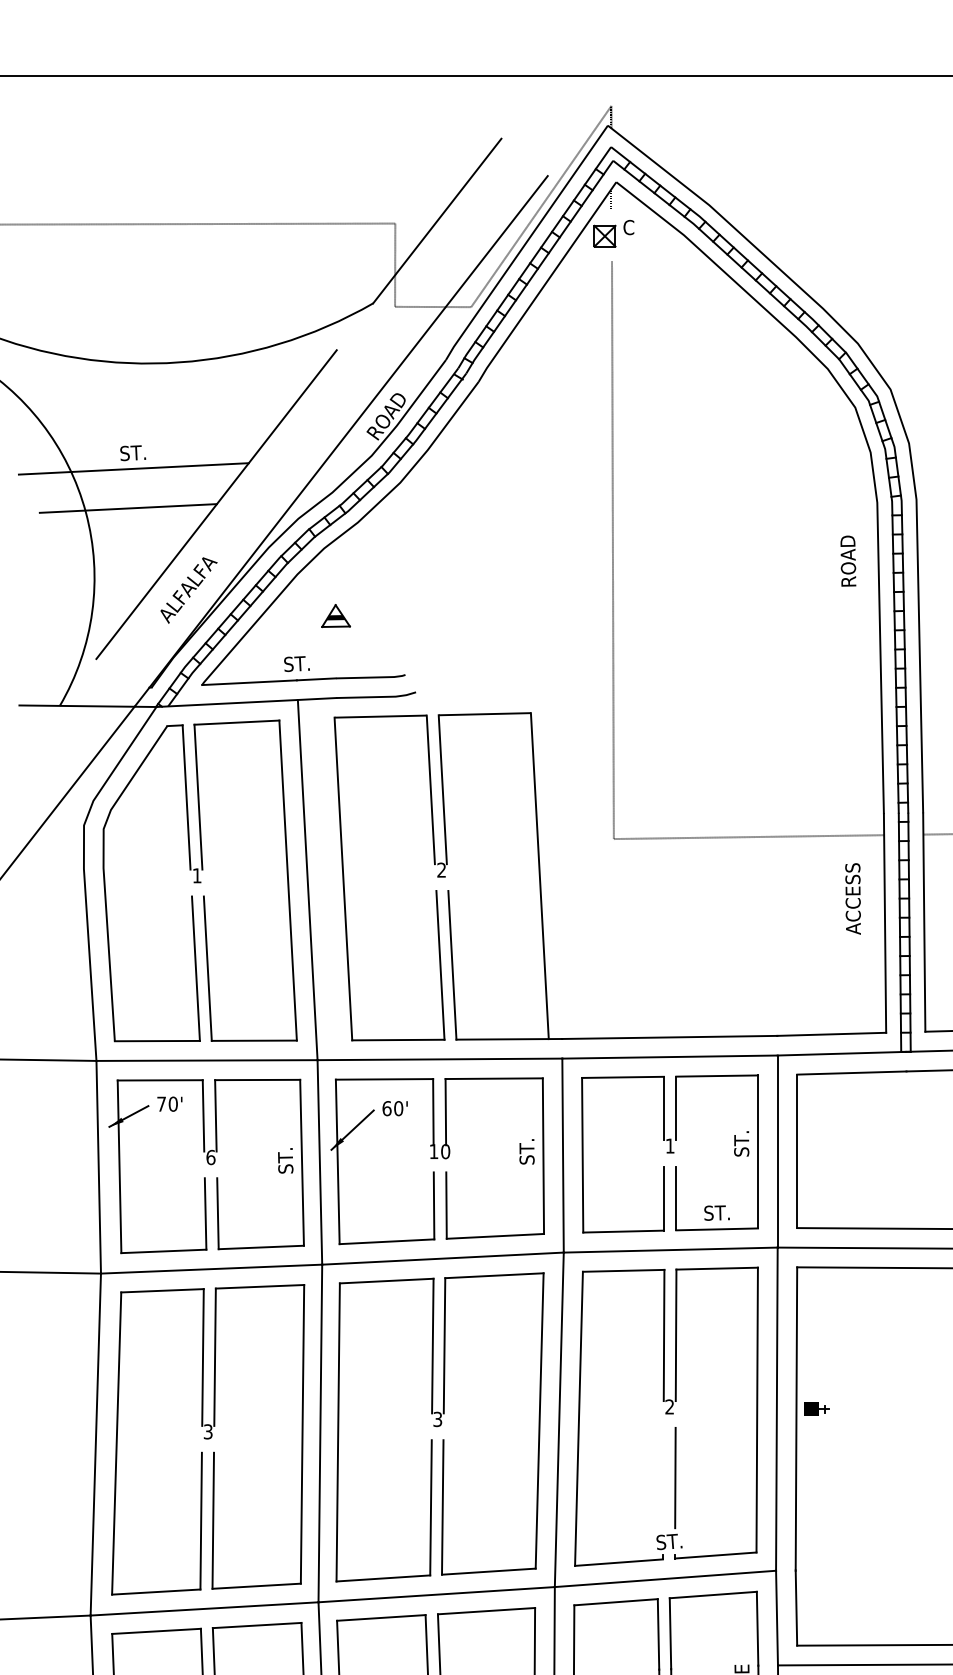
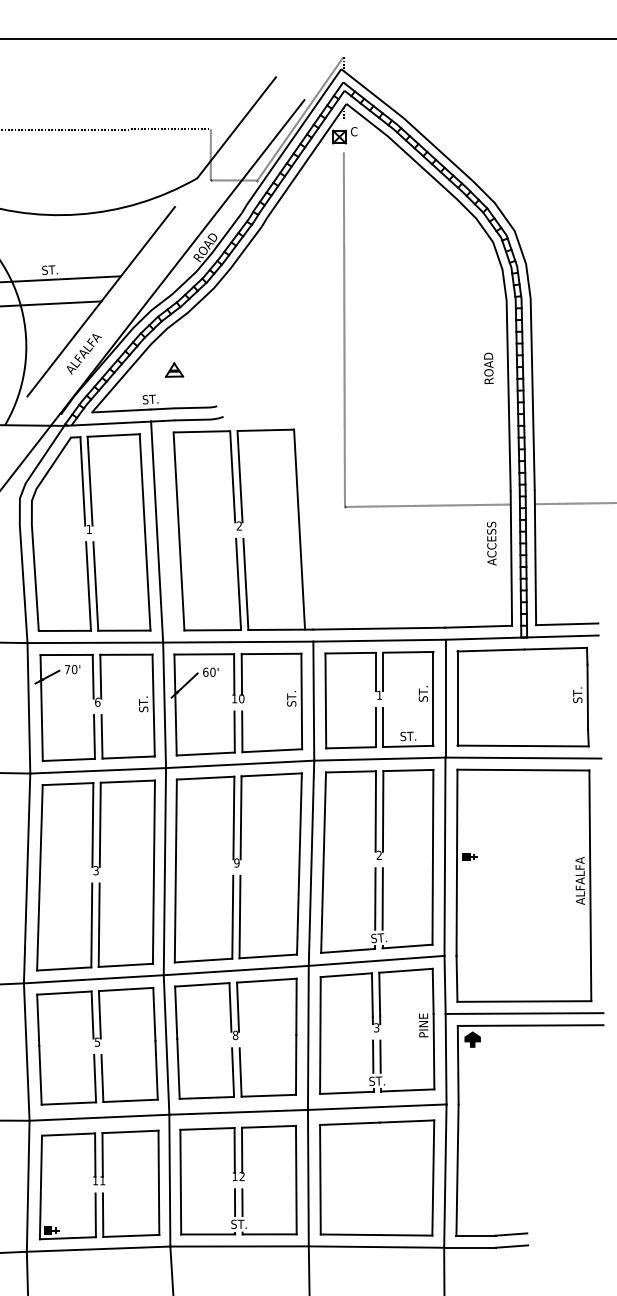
text: (847, 559) -> (488, 367), moved
text: (437, 1418) -> (236, 862), 3 -> 9
line: (663, 1477) -> (375, 898), added

